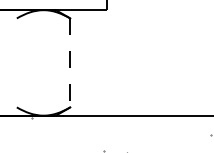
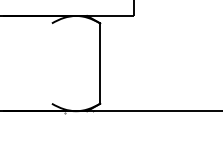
line: (70, 63) -> (100, 64), dashed -> solid

